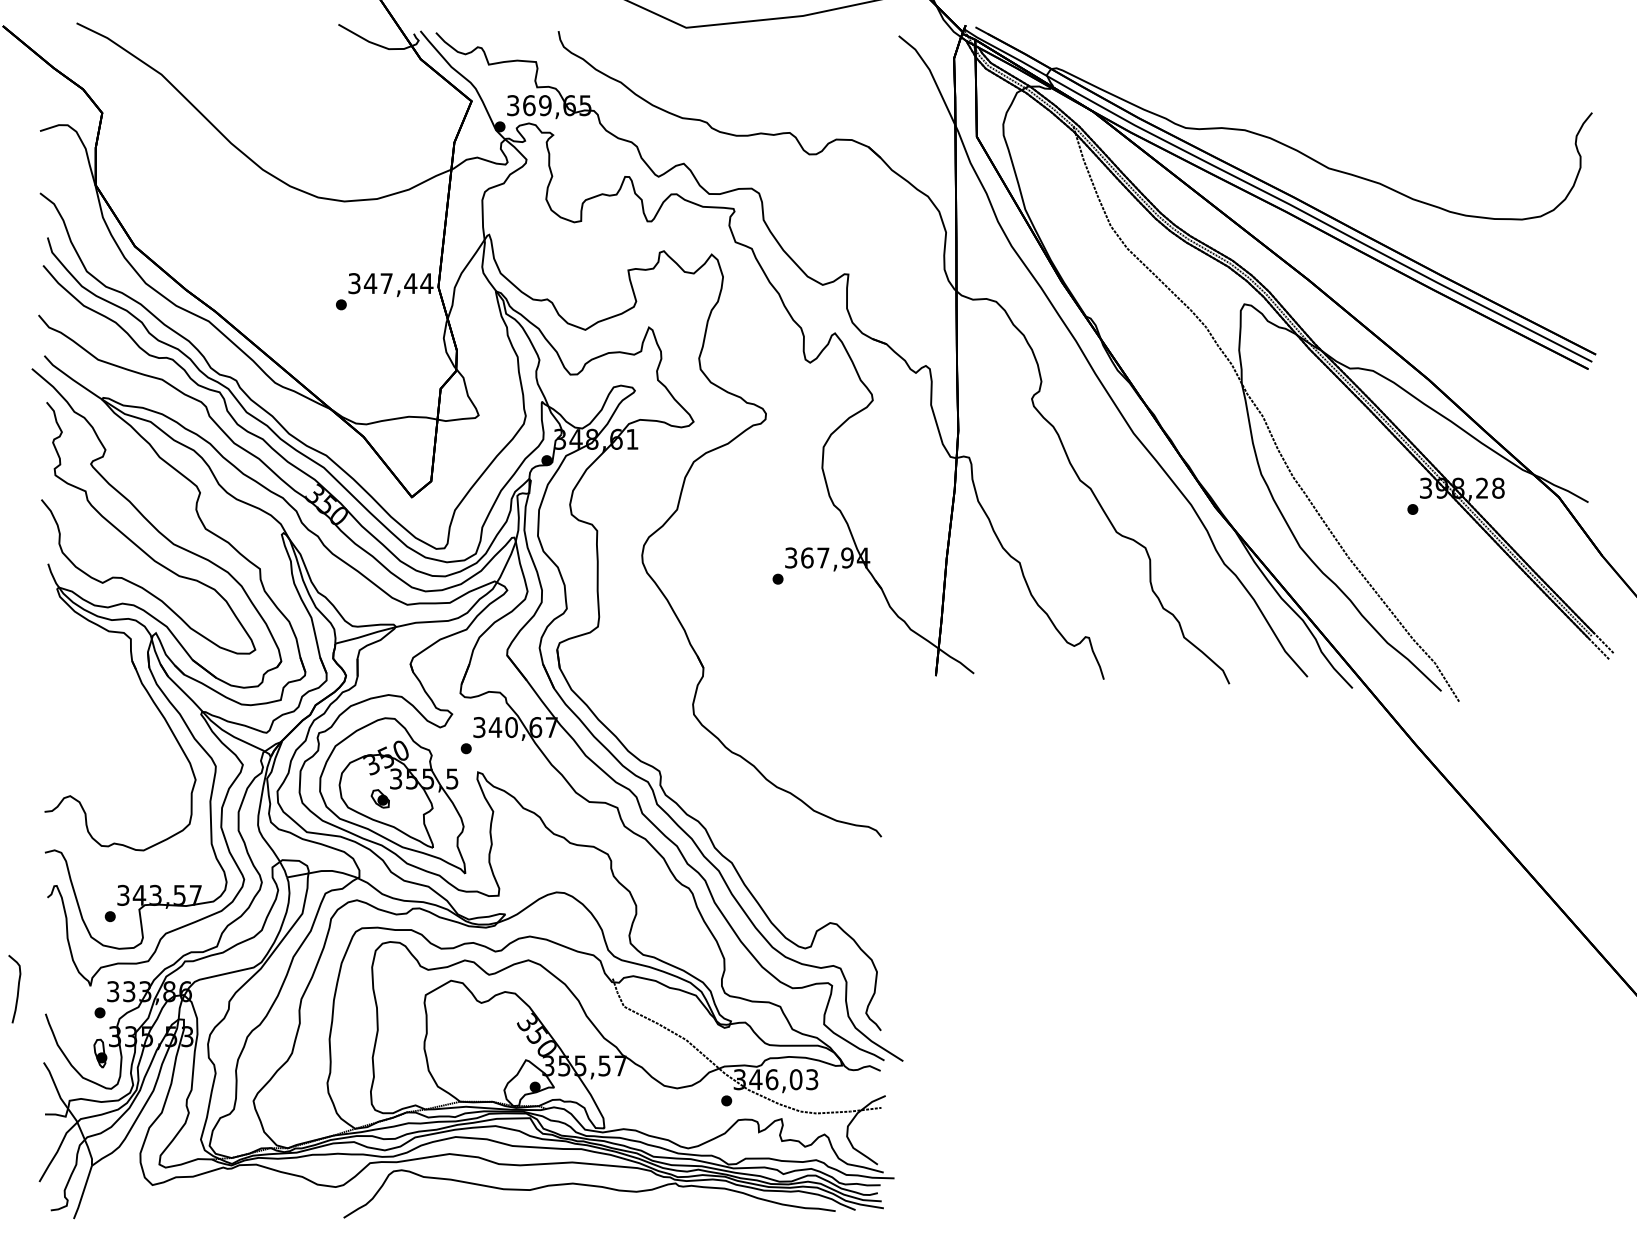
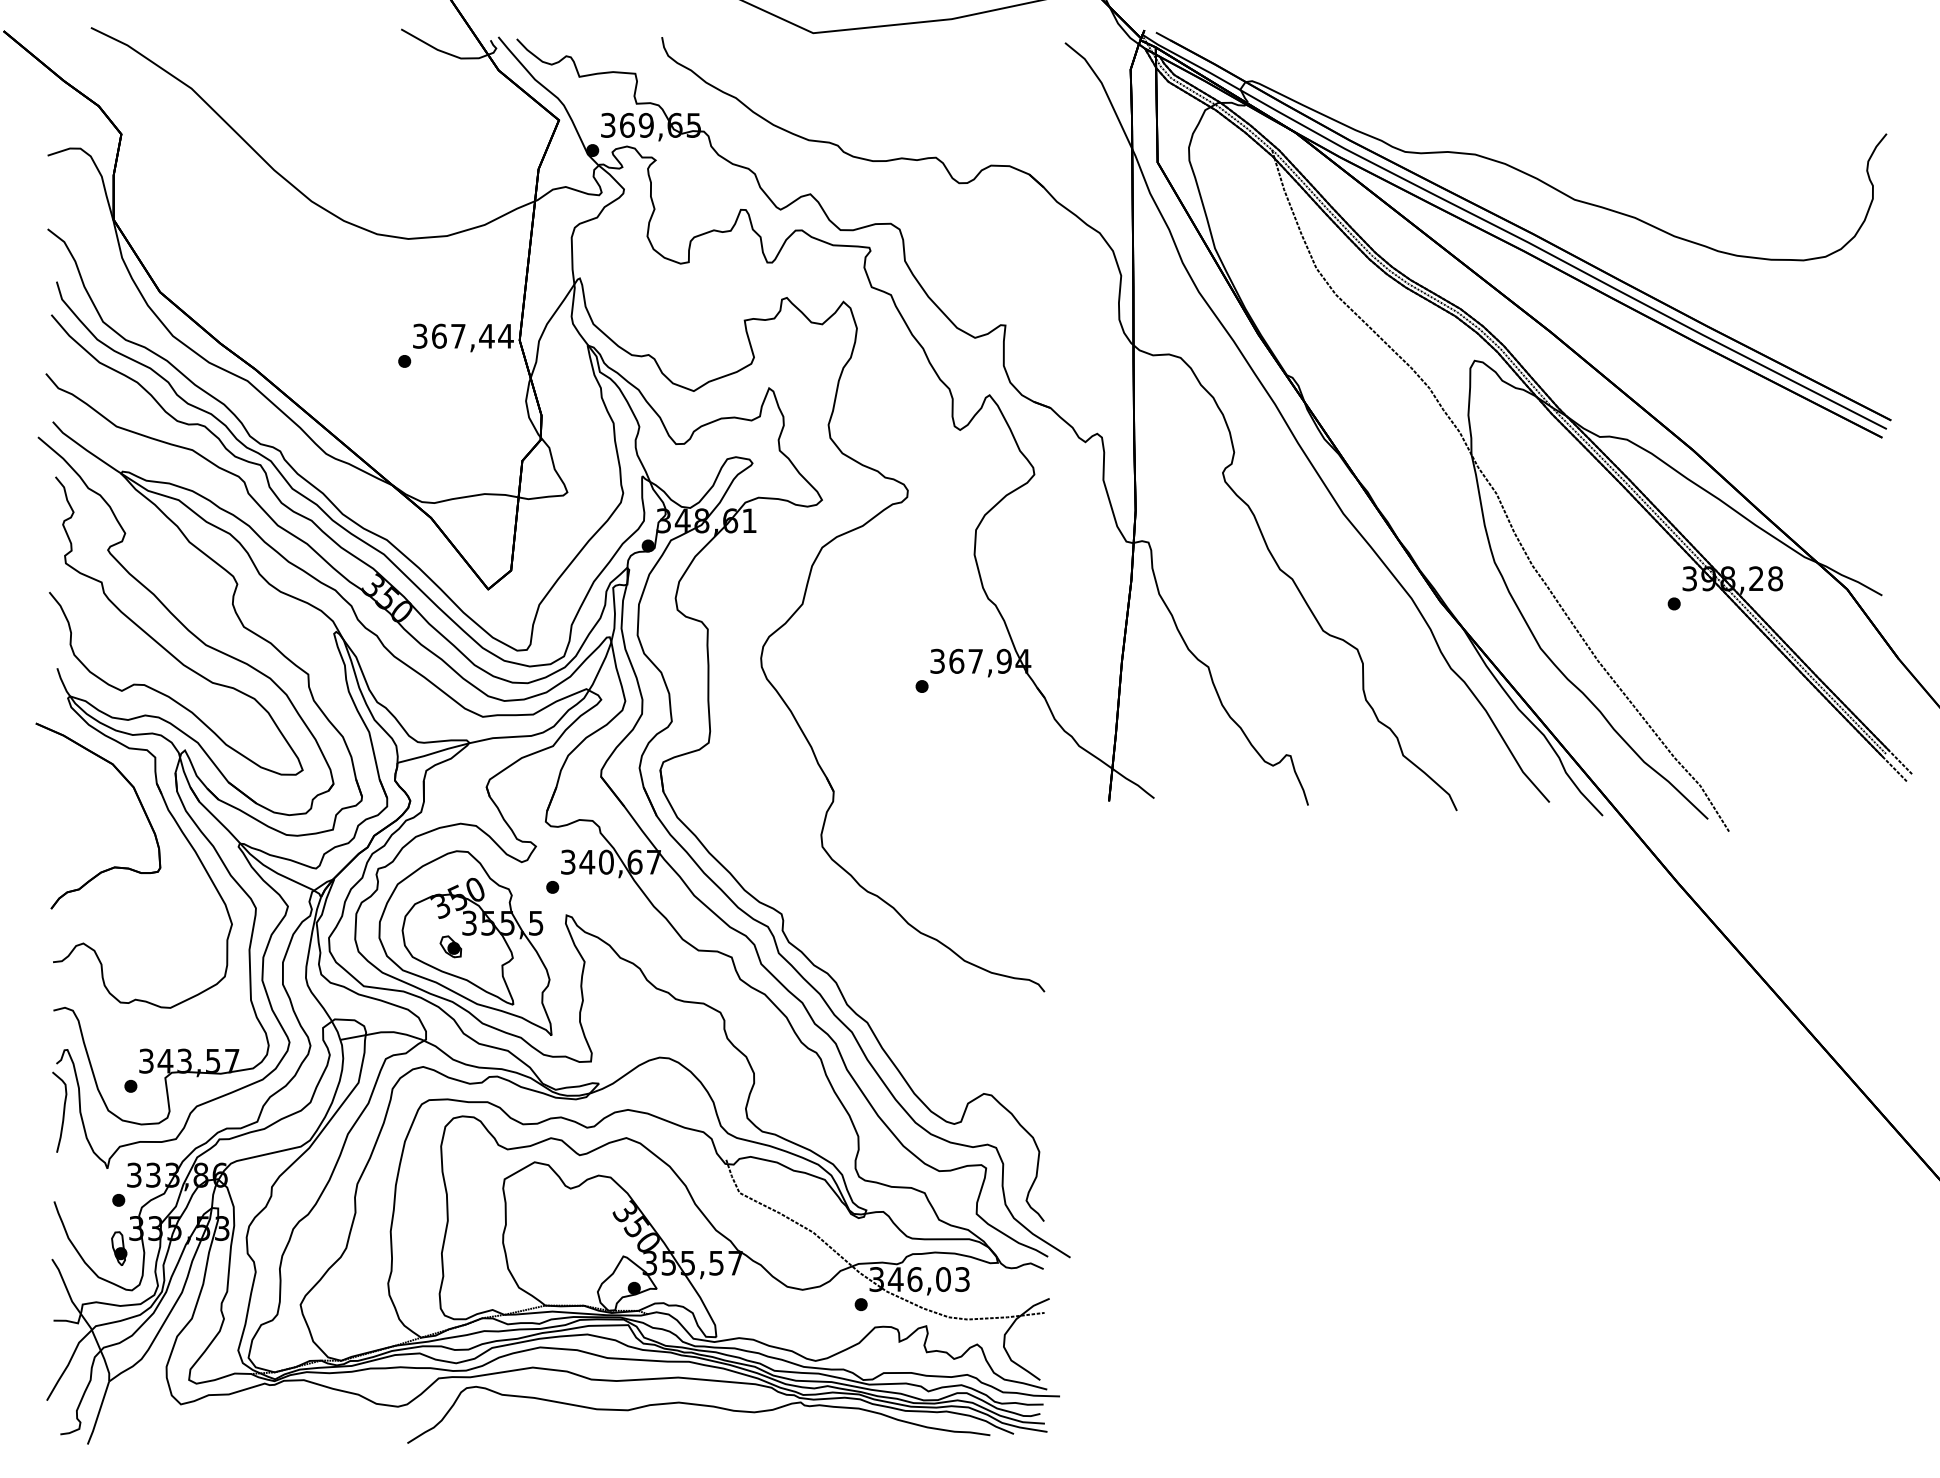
text: (370, 282) -> (439, 335), 347,44 -> 367,44
part: (115, 672) -> (136, 796), added
curve: (17, 988) -> (63, 1111), moved

